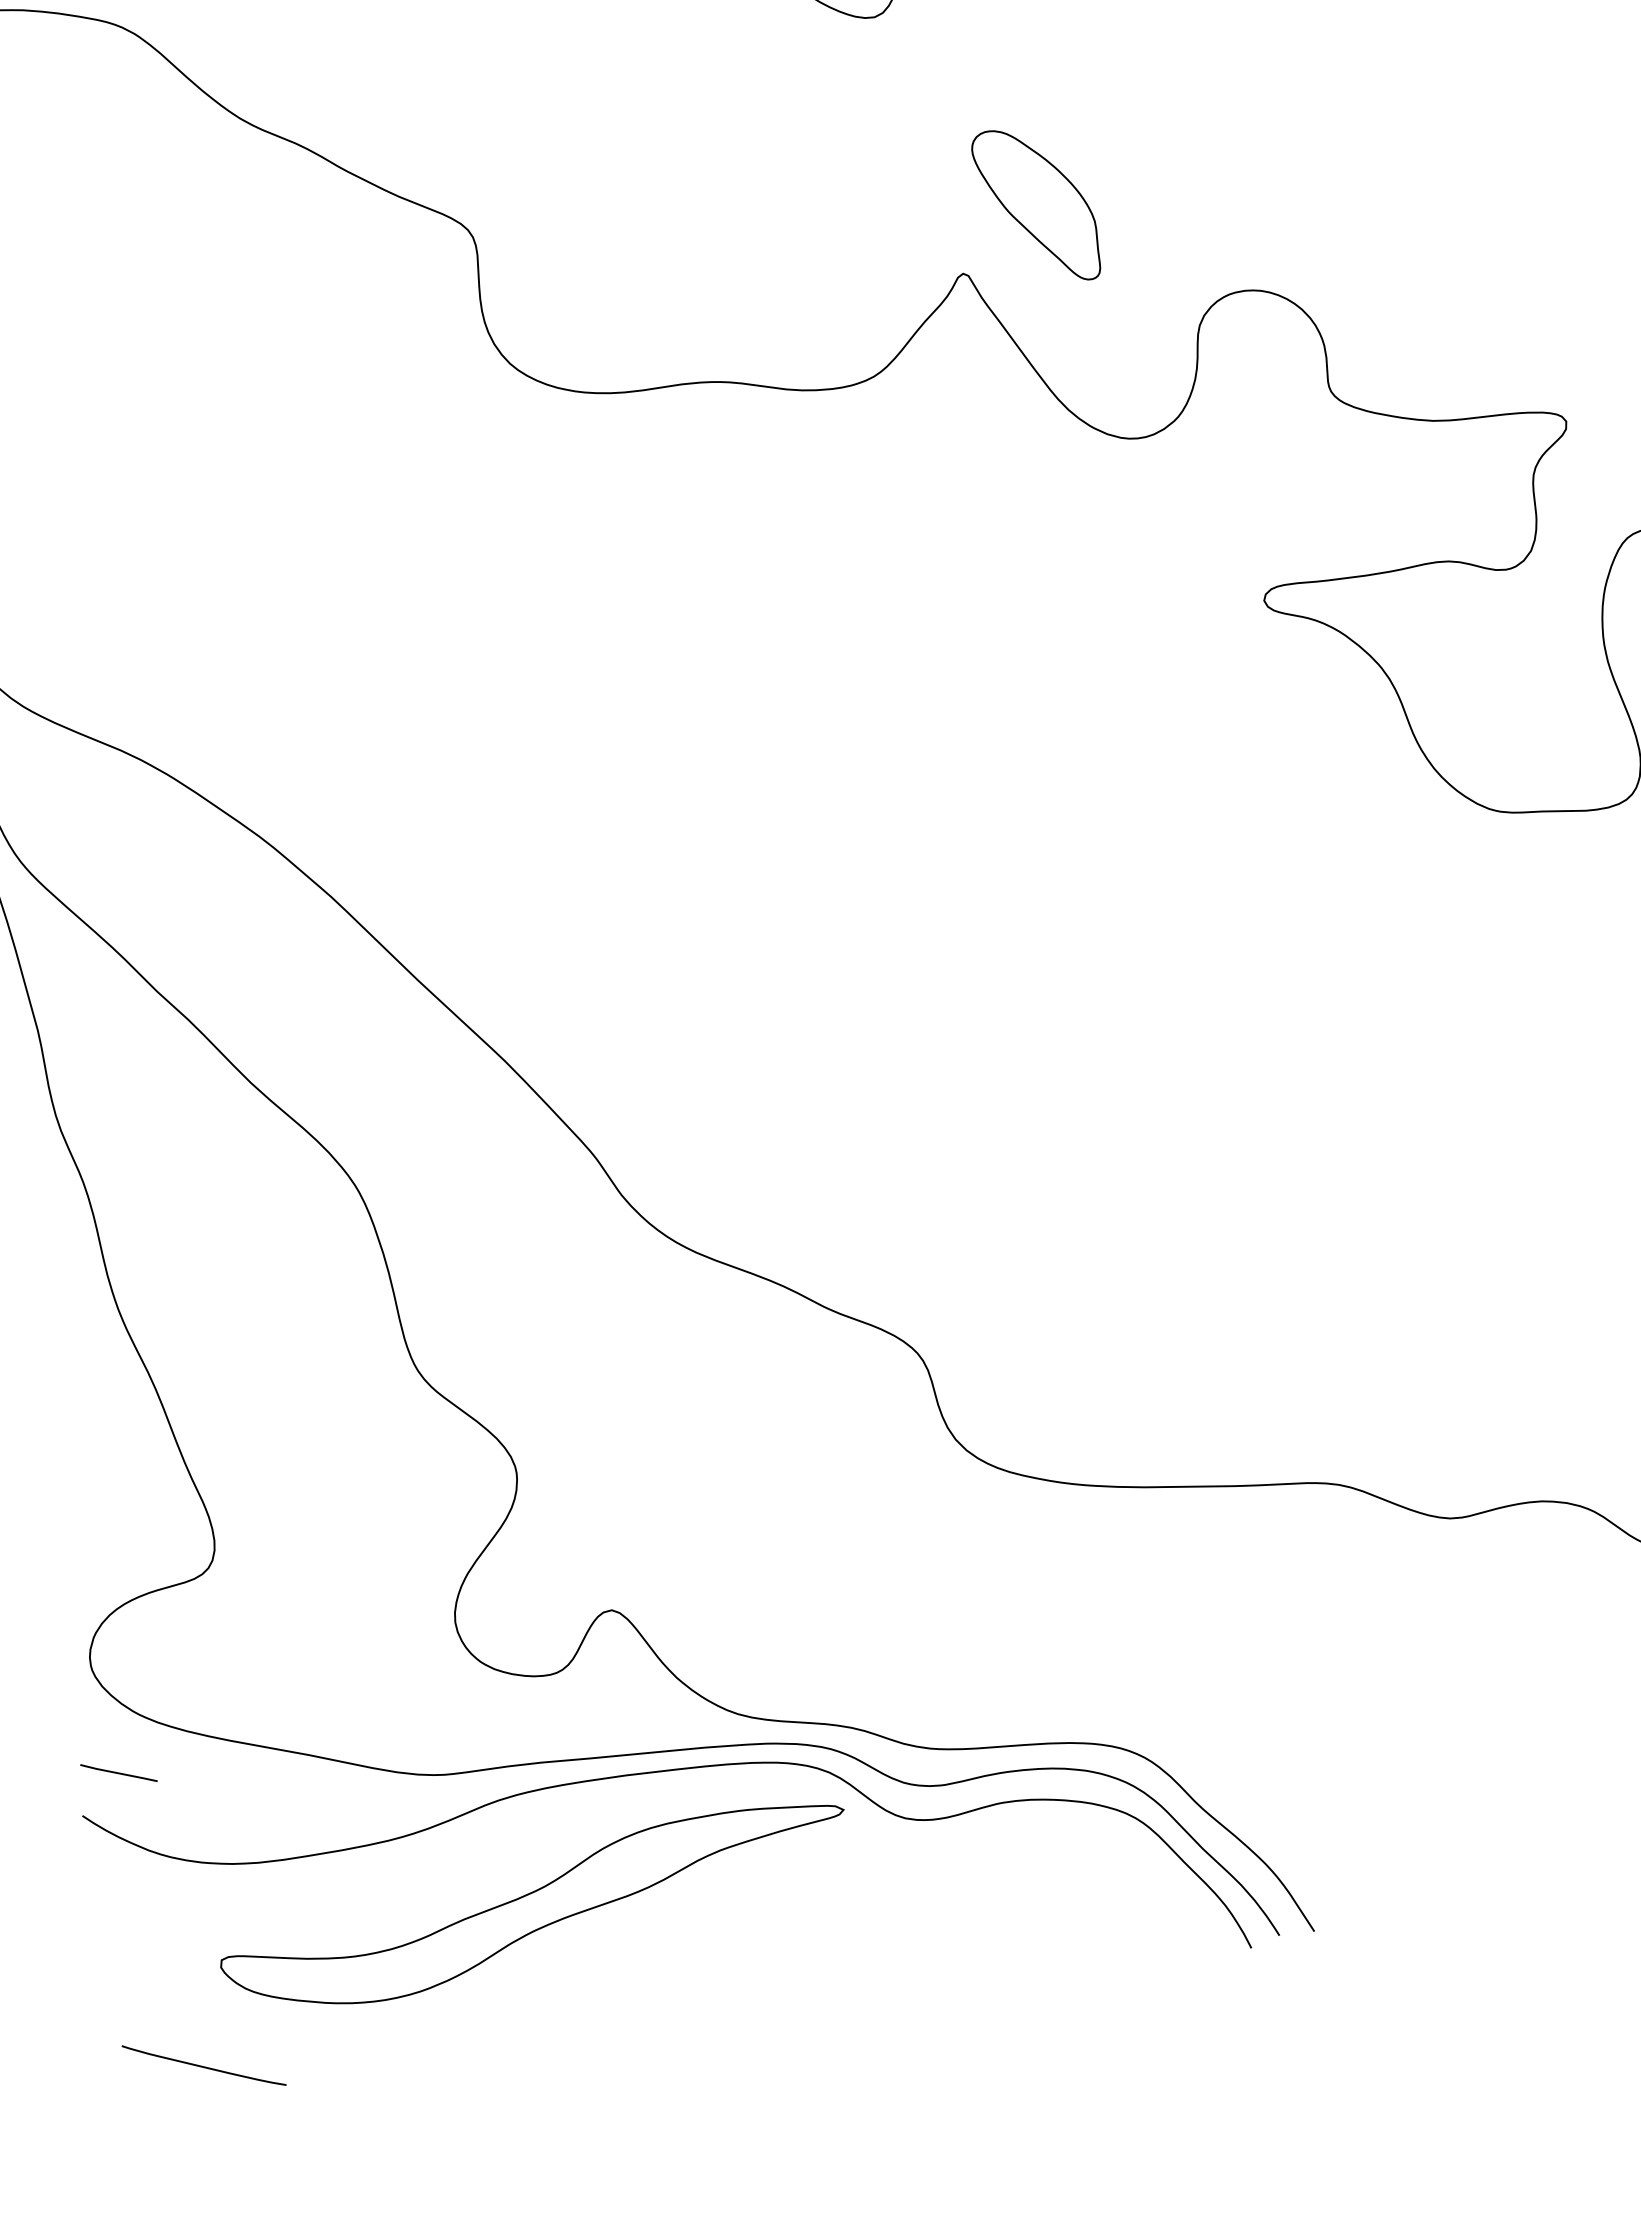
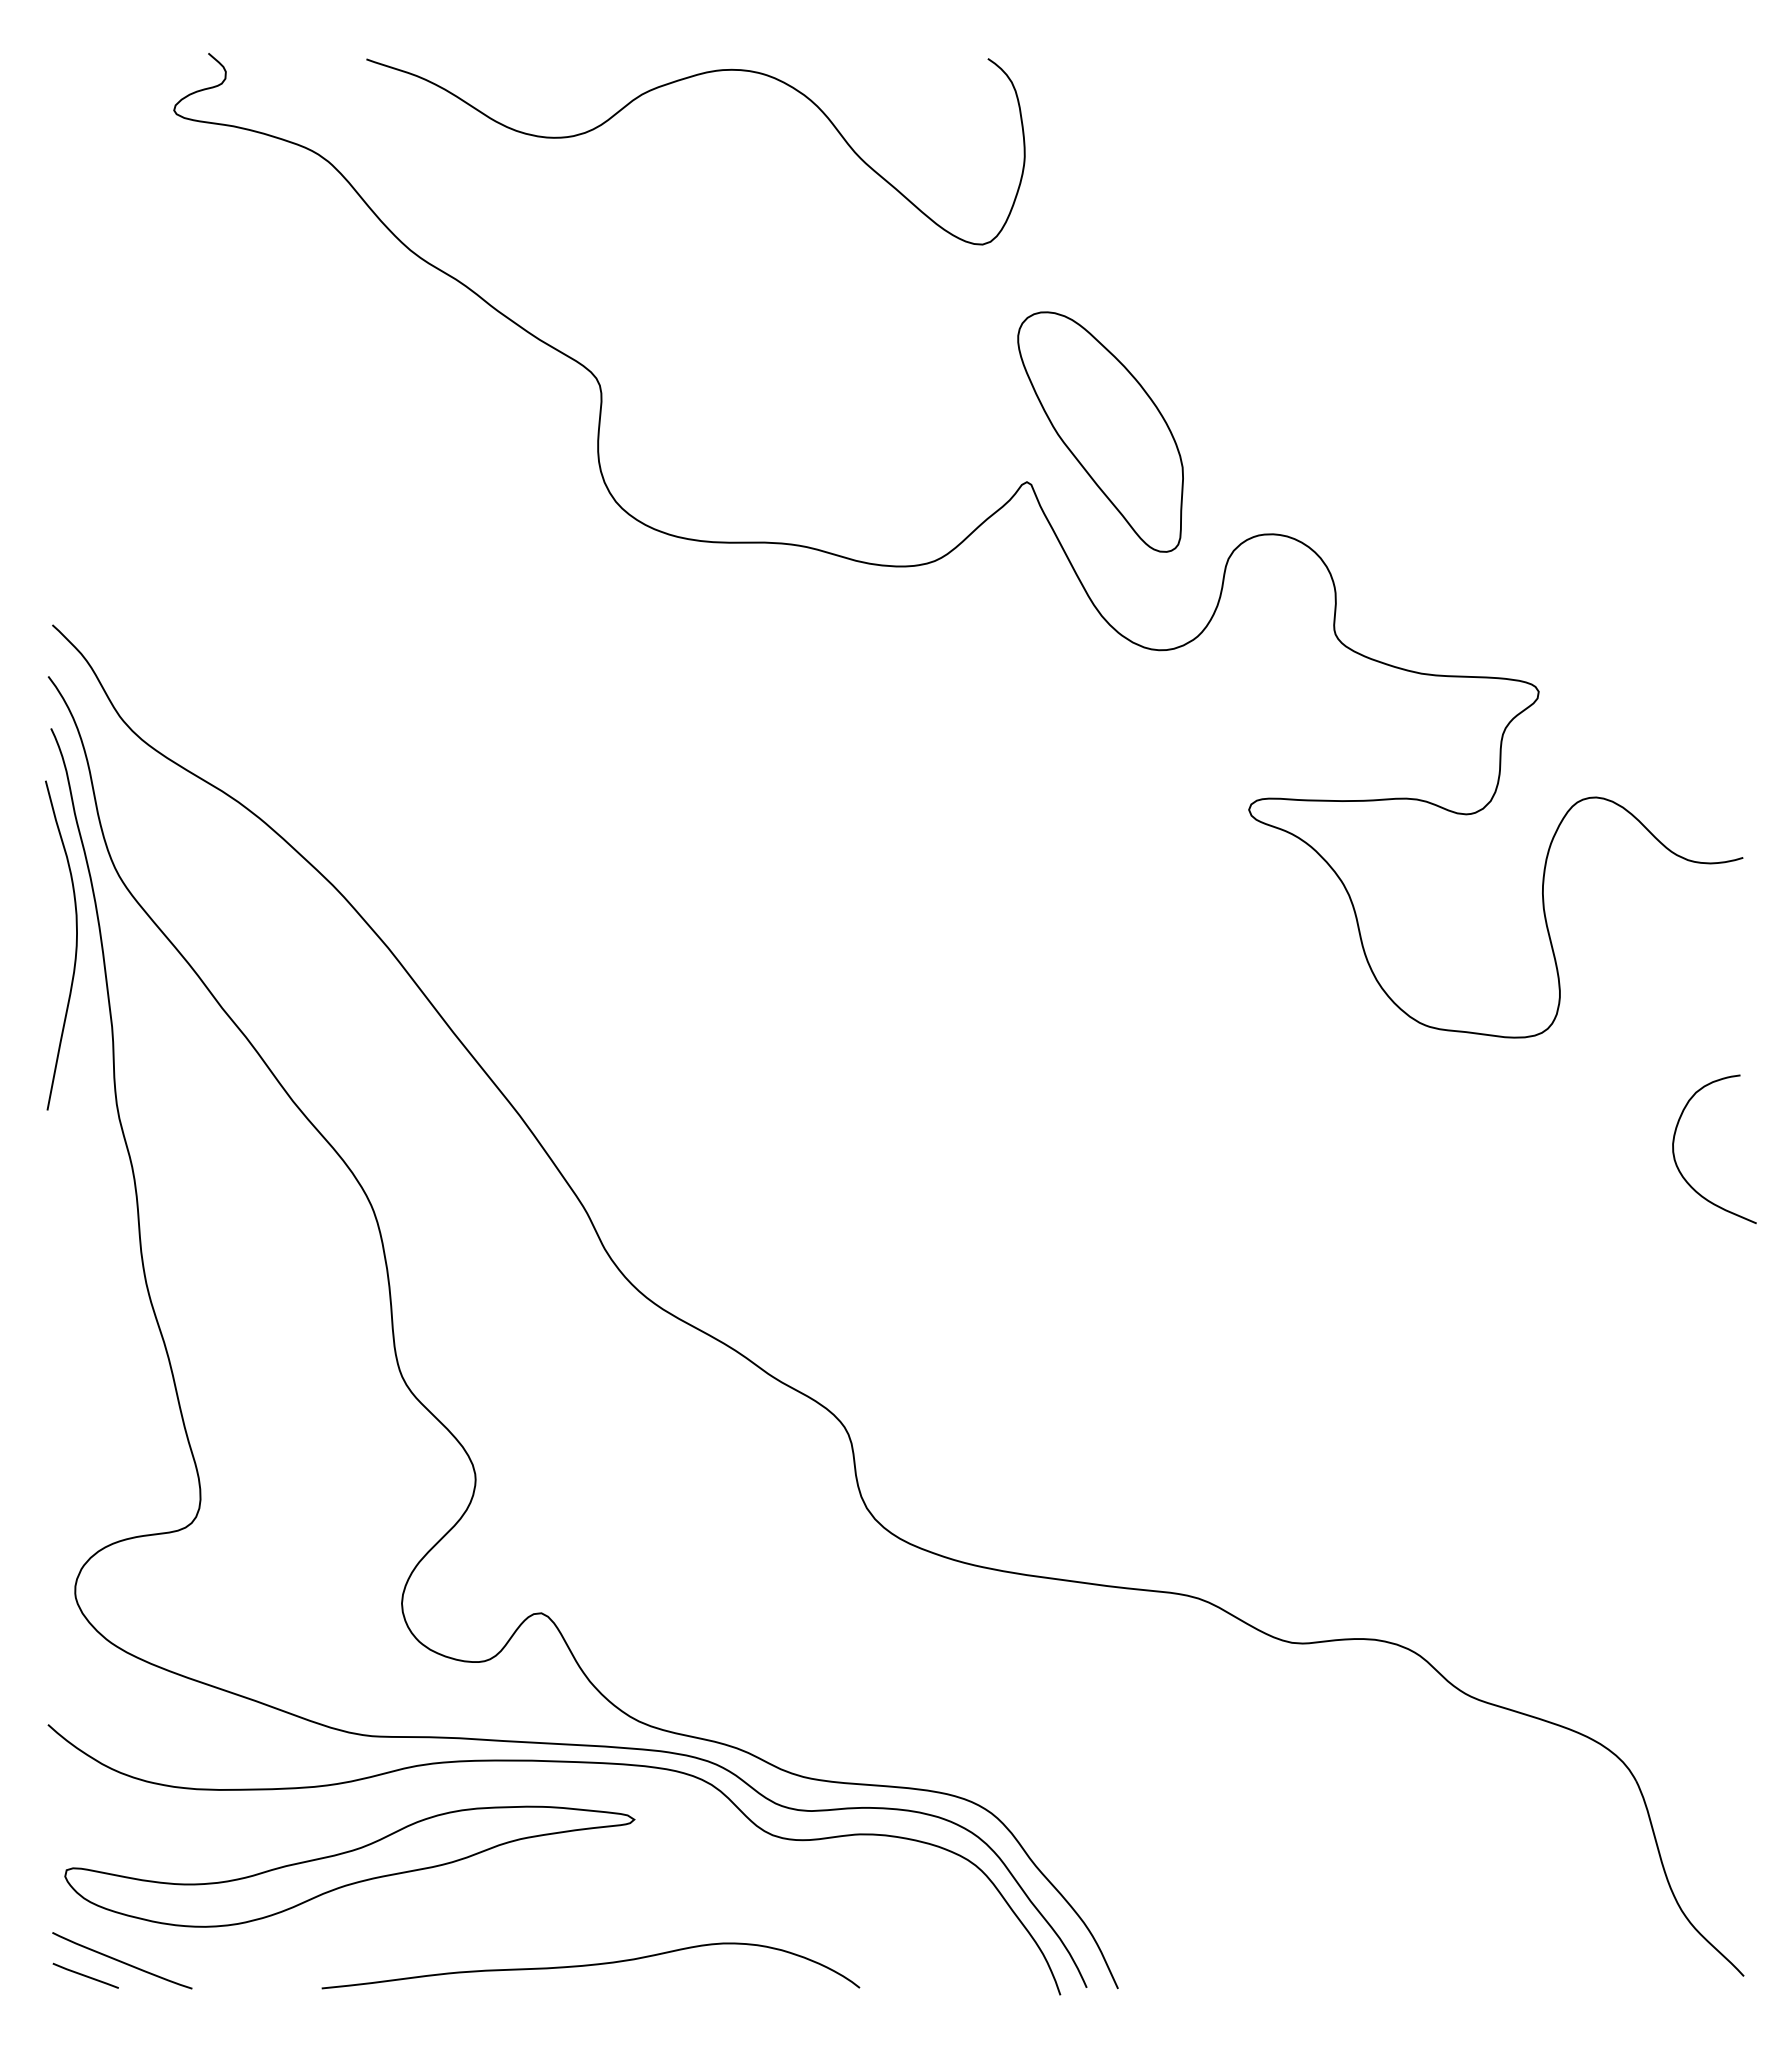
part: (1036, 205) -> (1100, 431), size x1.67
line: (118, 1772) -> (85, 1975), moved
part: (535, 1909) -> (349, 1866), moved
curve: (724, 1993) -> (590, 1965), added

